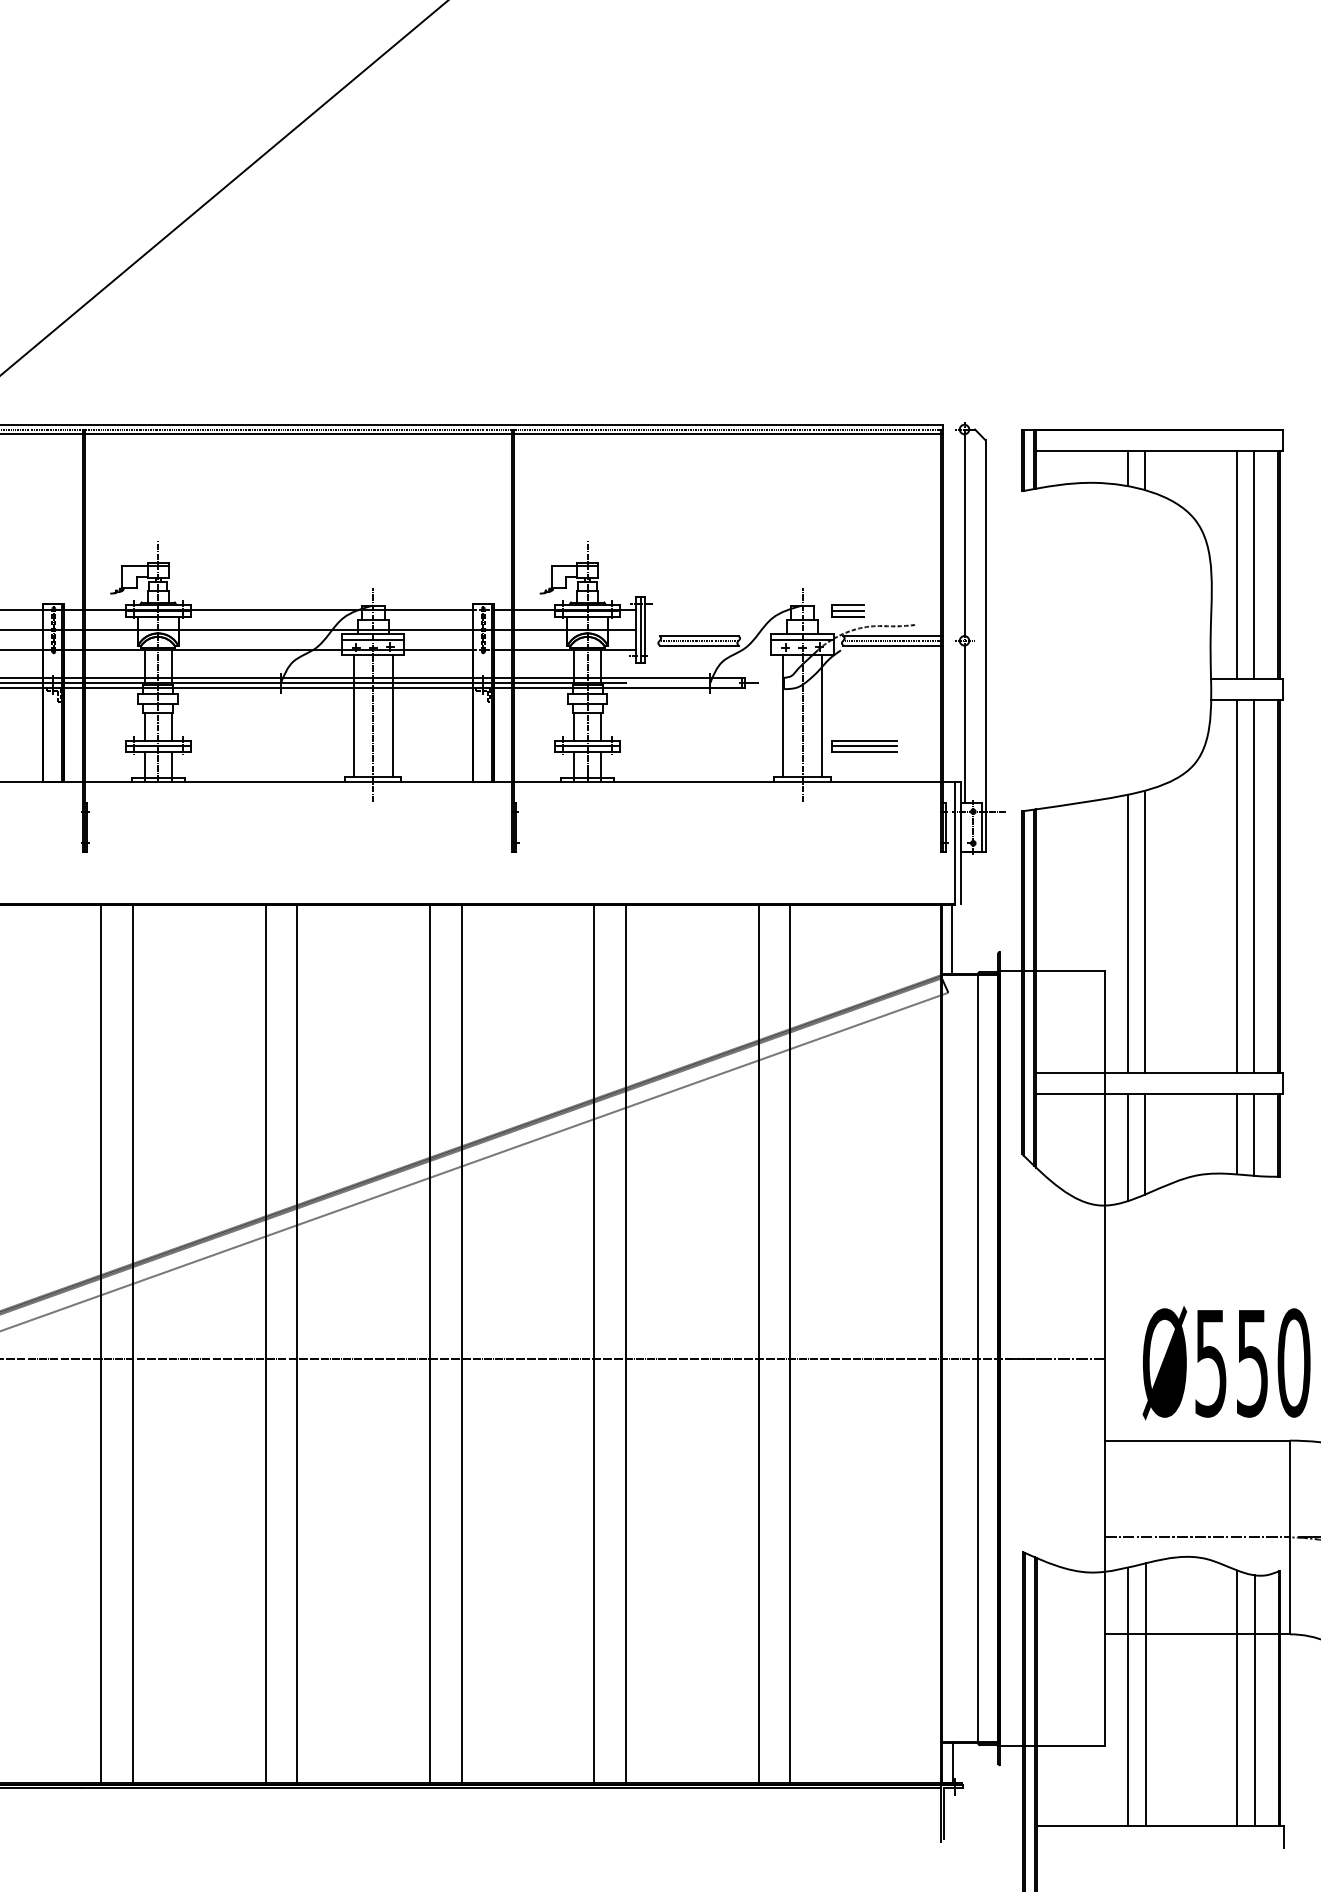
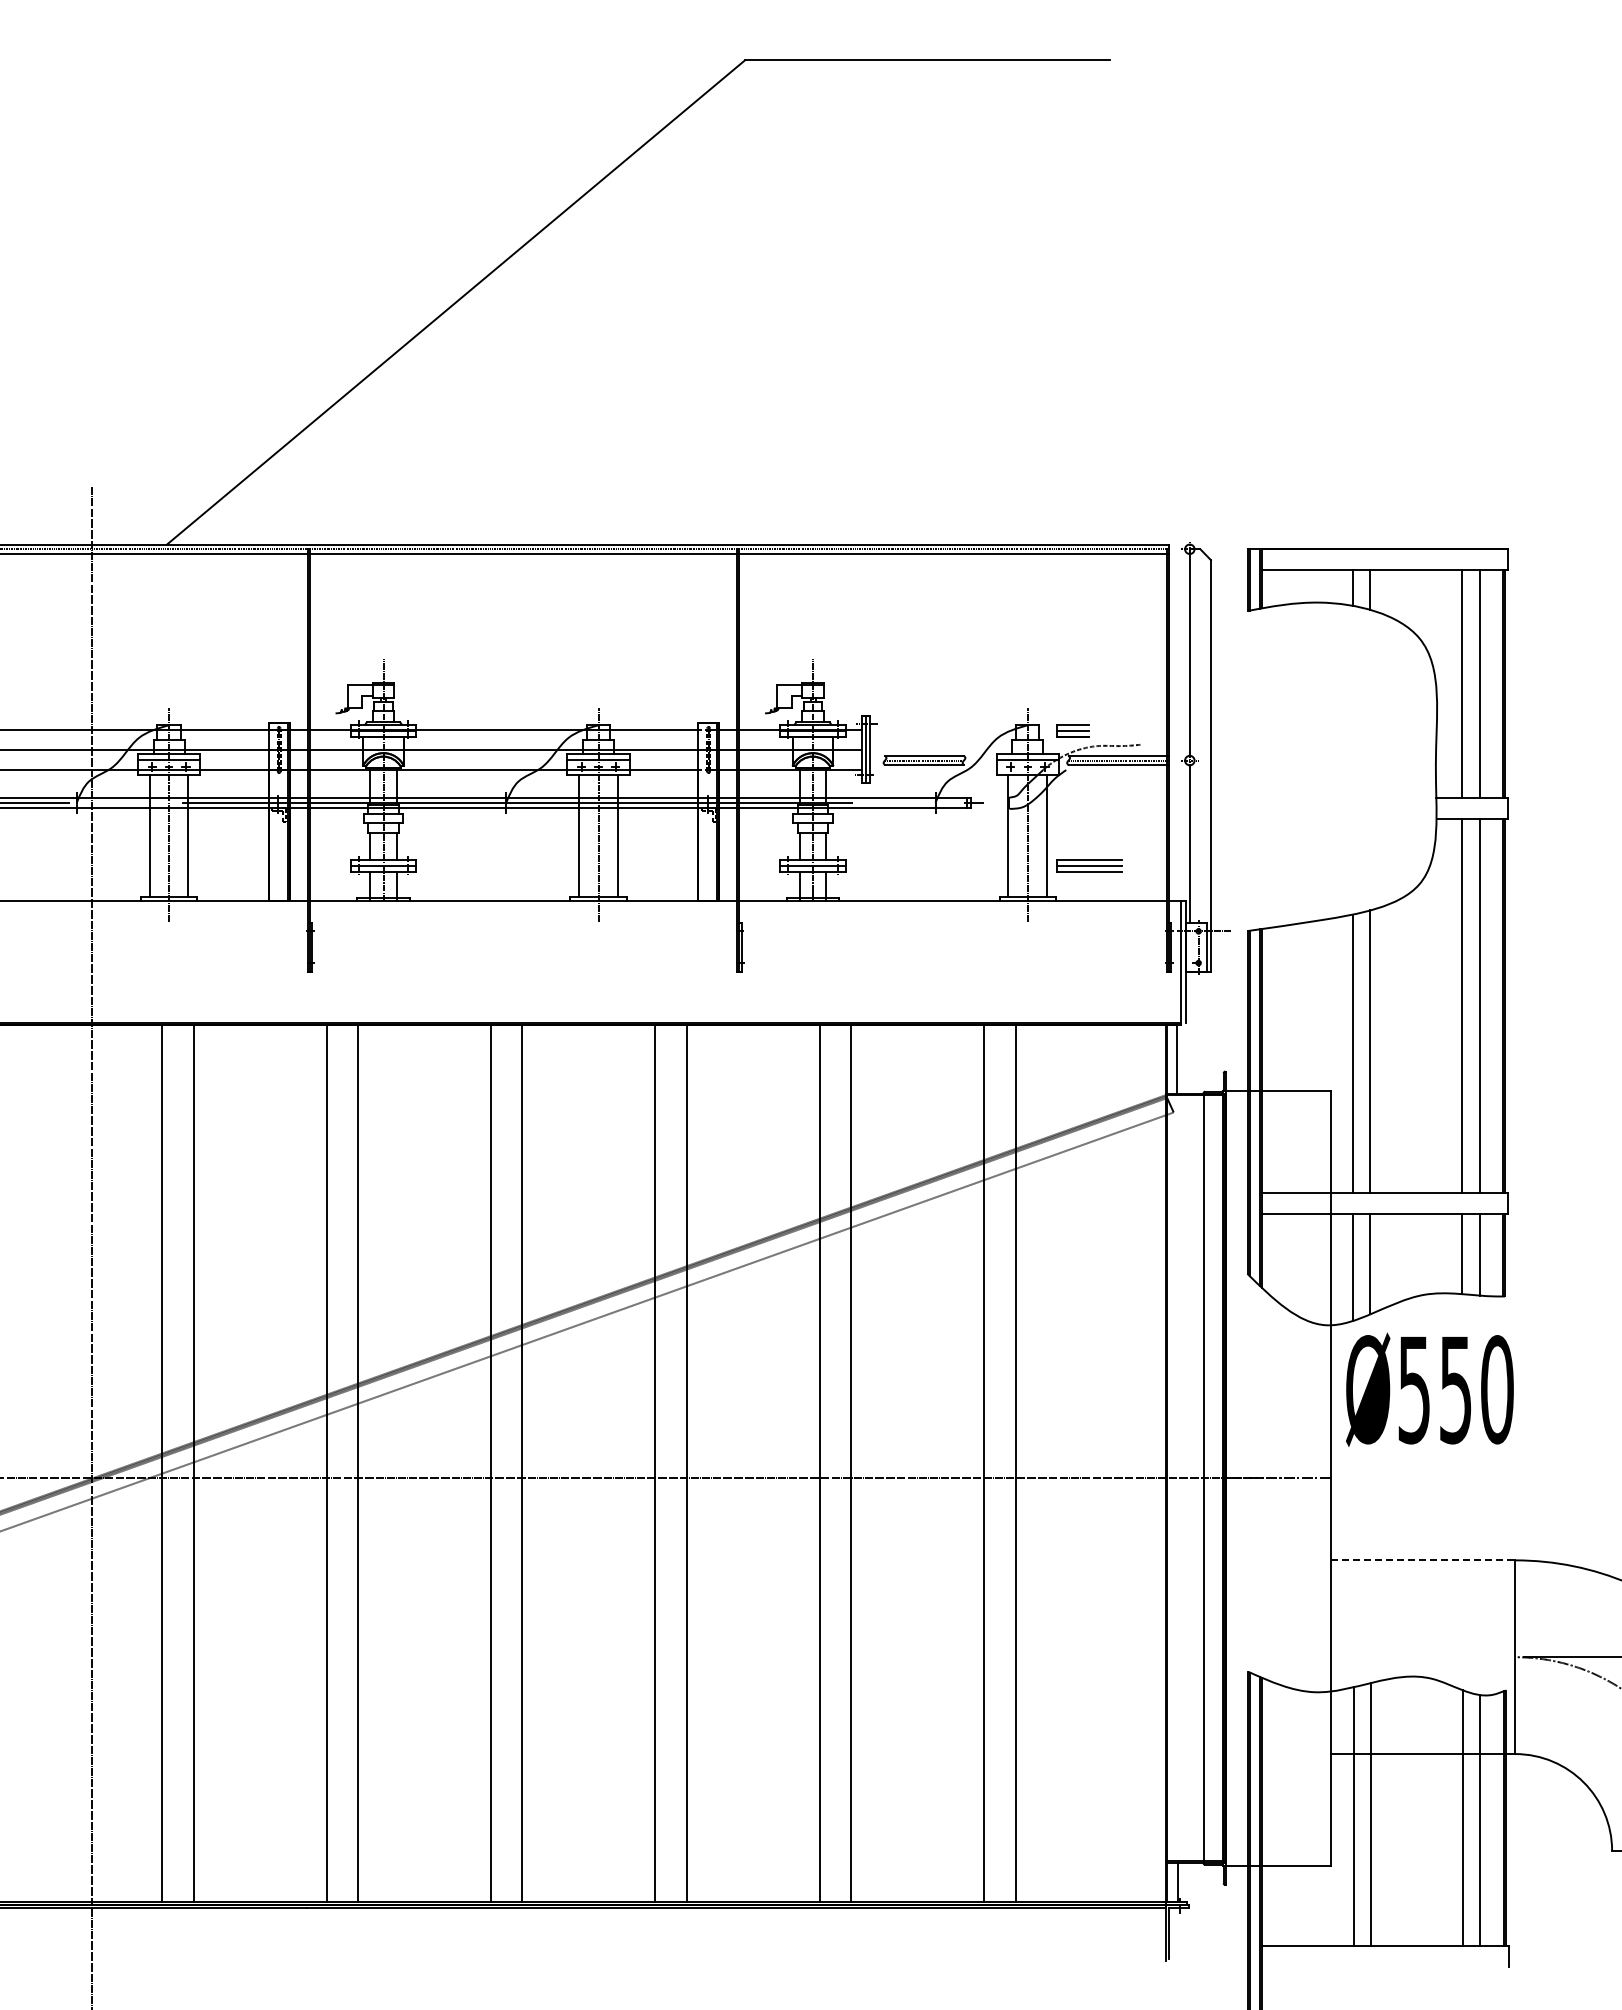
text: (1226, 1362) -> (1429, 1389), moved
line: (1198, 1440) -> (1423, 1560), solid -> dashed
line: (1197, 1537) -> (1422, 1657), removed

